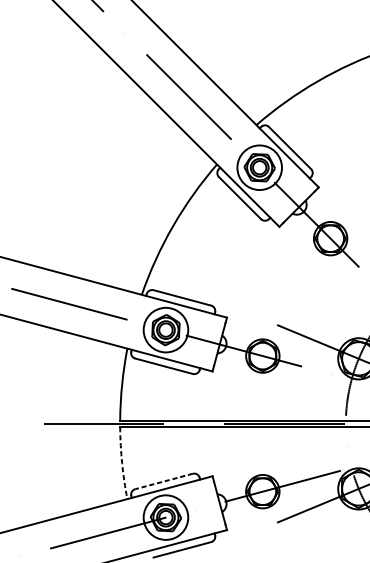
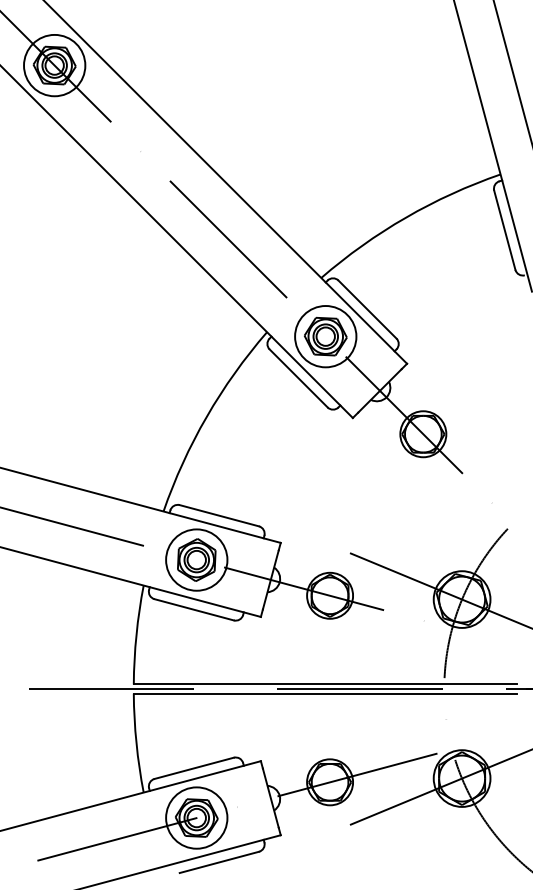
arc: (122, 463) -> (136, 743), dashed -> solid
line: (163, 481) -> (193, 768), dashed -> solid

